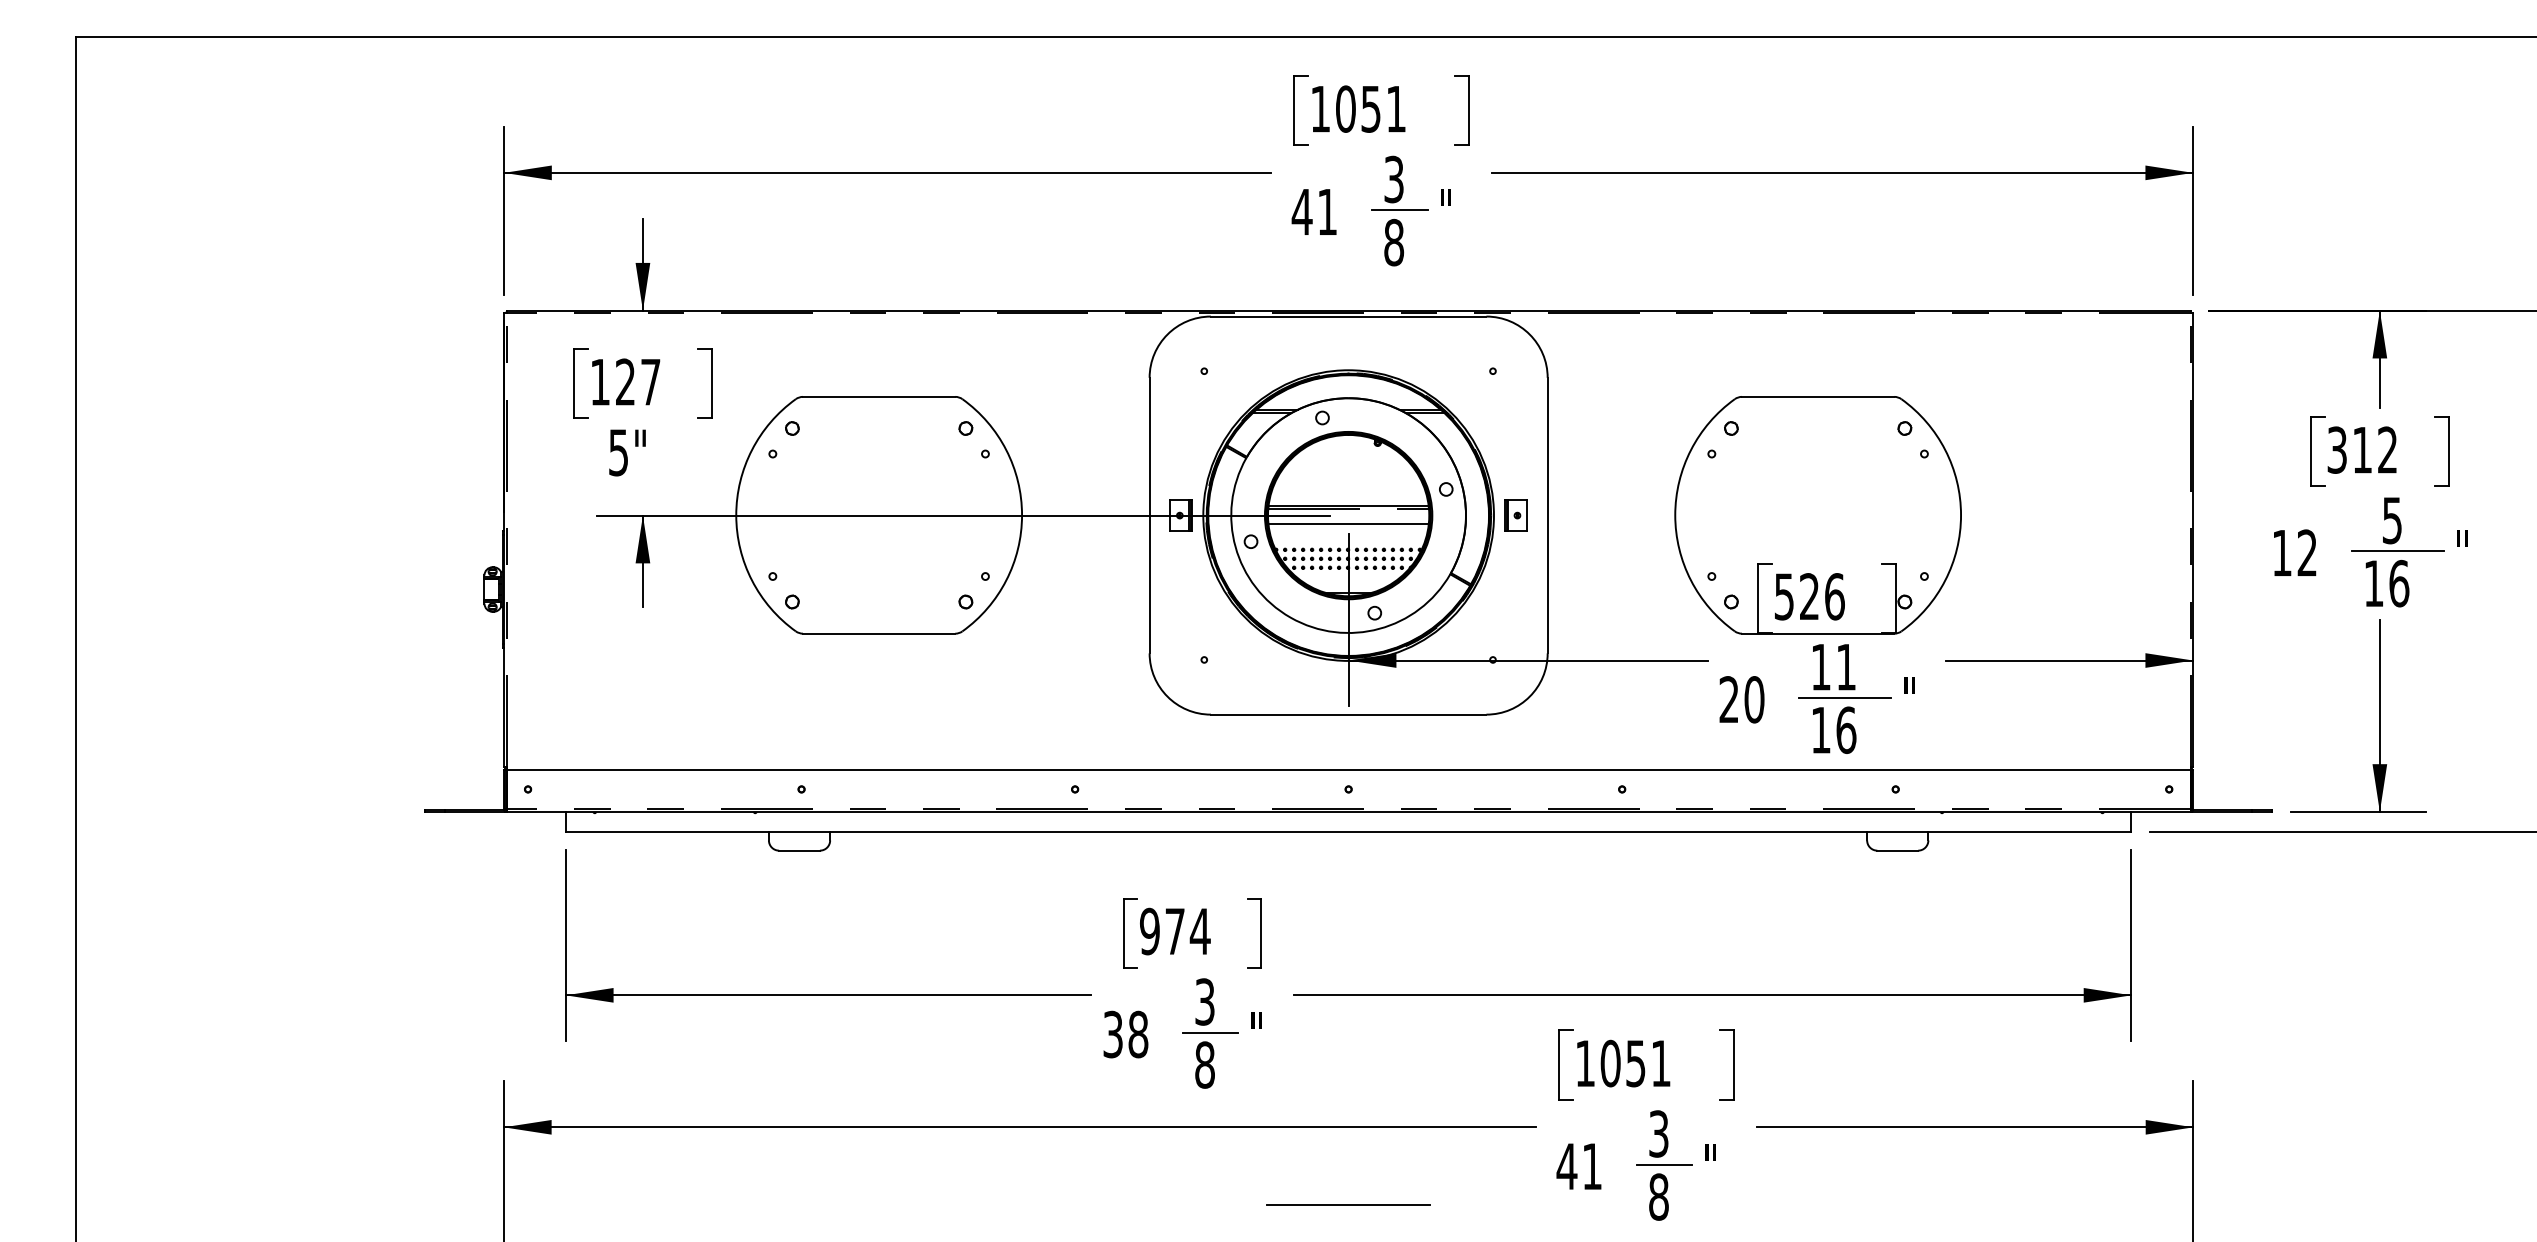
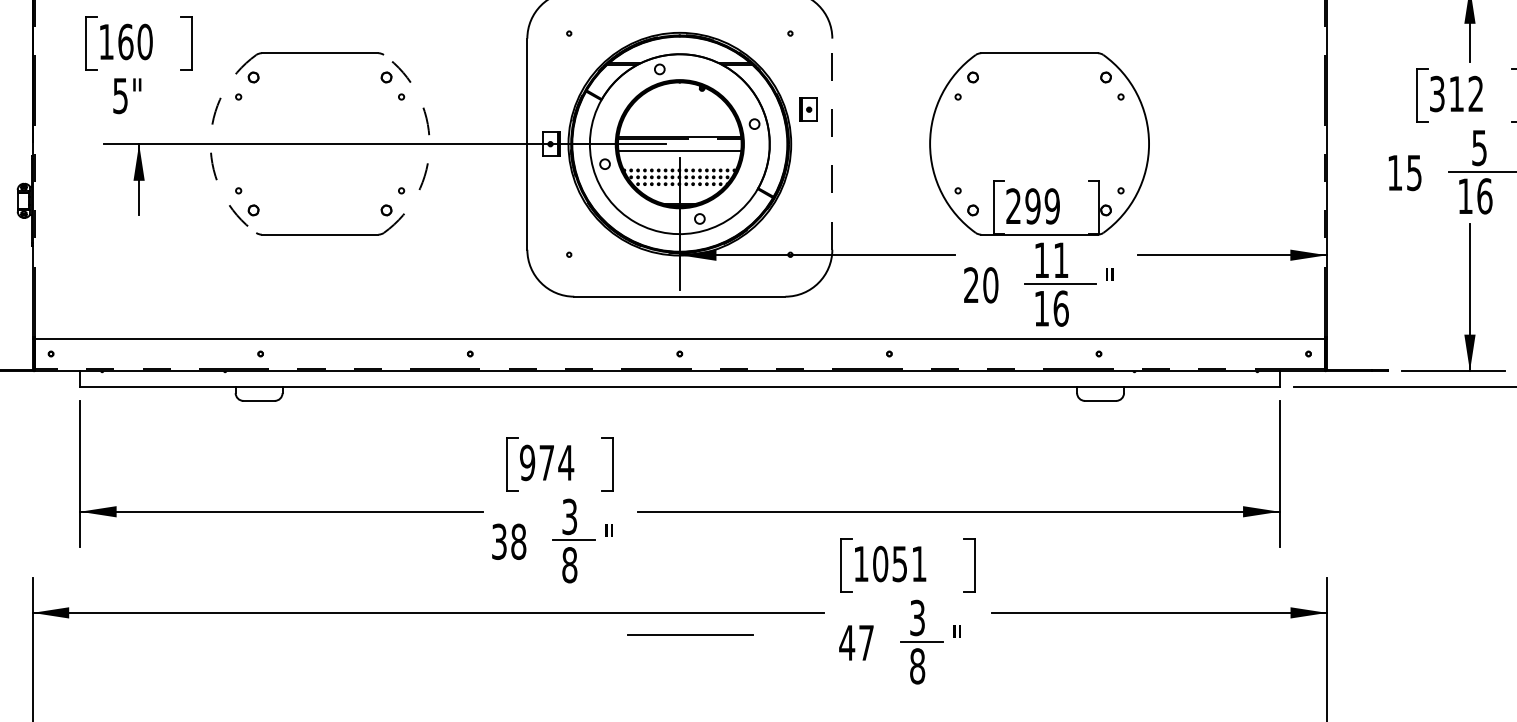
text: (637, 381) -> (134, 41), 127 -> 160
arc: (736, 515) -> (210, 144), solid -> dashed
arc: (1022, 515) -> (429, 144), solid -> dashed
part: (1515, 515) -> (807, 109), moved
line: (1547, 515) -> (832, 144), solid -> dashed
text: (2306, 552) -> (1413, 172), 12 -> 15
text: (1809, 596) -> (1032, 206), 526 -> 299
text: (1592, 1166) -> (866, 642), 41 -> 47
line: (1348, 1204) -> (690, 634), moved

